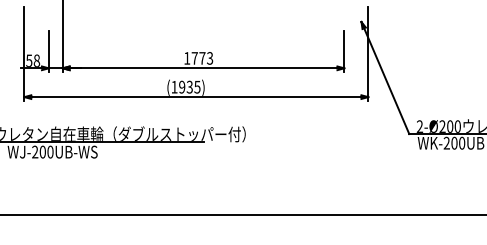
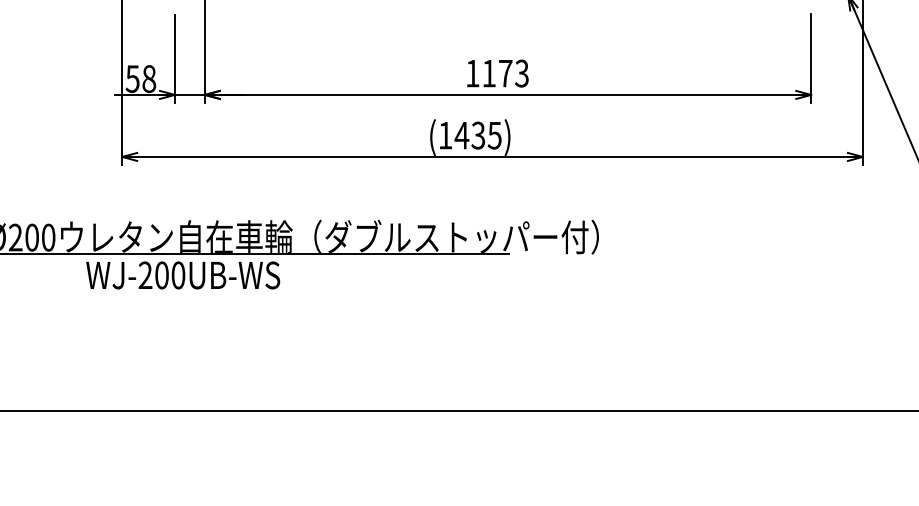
text: (194, 58) -> (488, 73), 1773 -> 1173
text: (181, 86) -> (460, 134), (1935) -> (1435)

